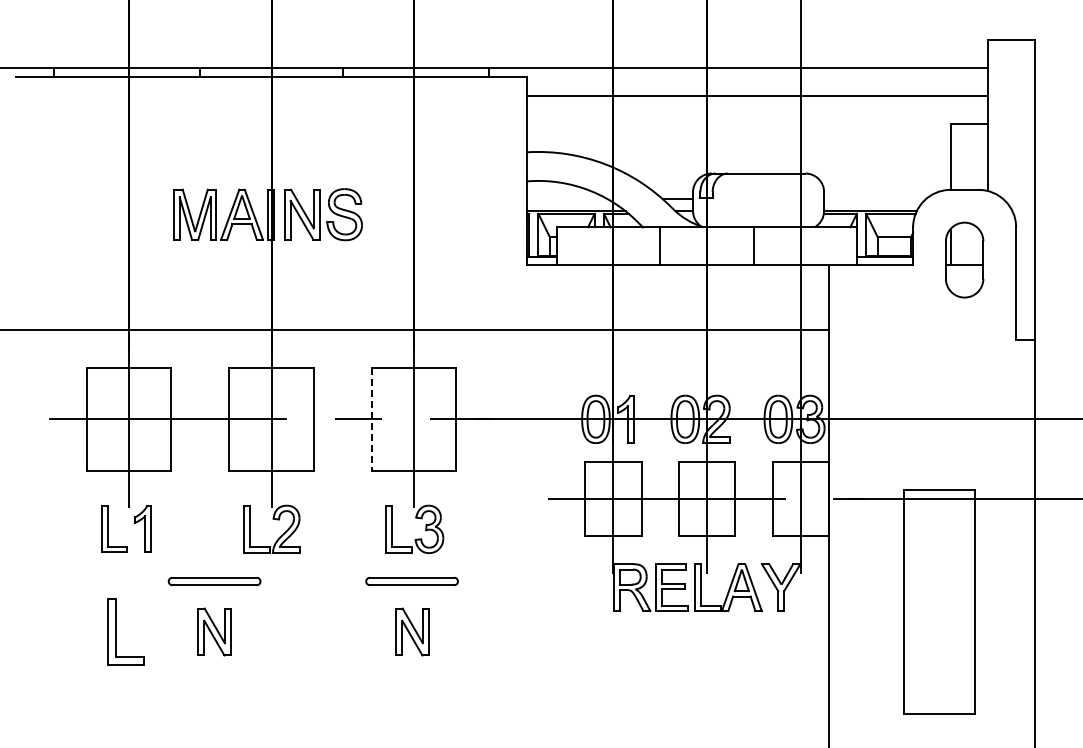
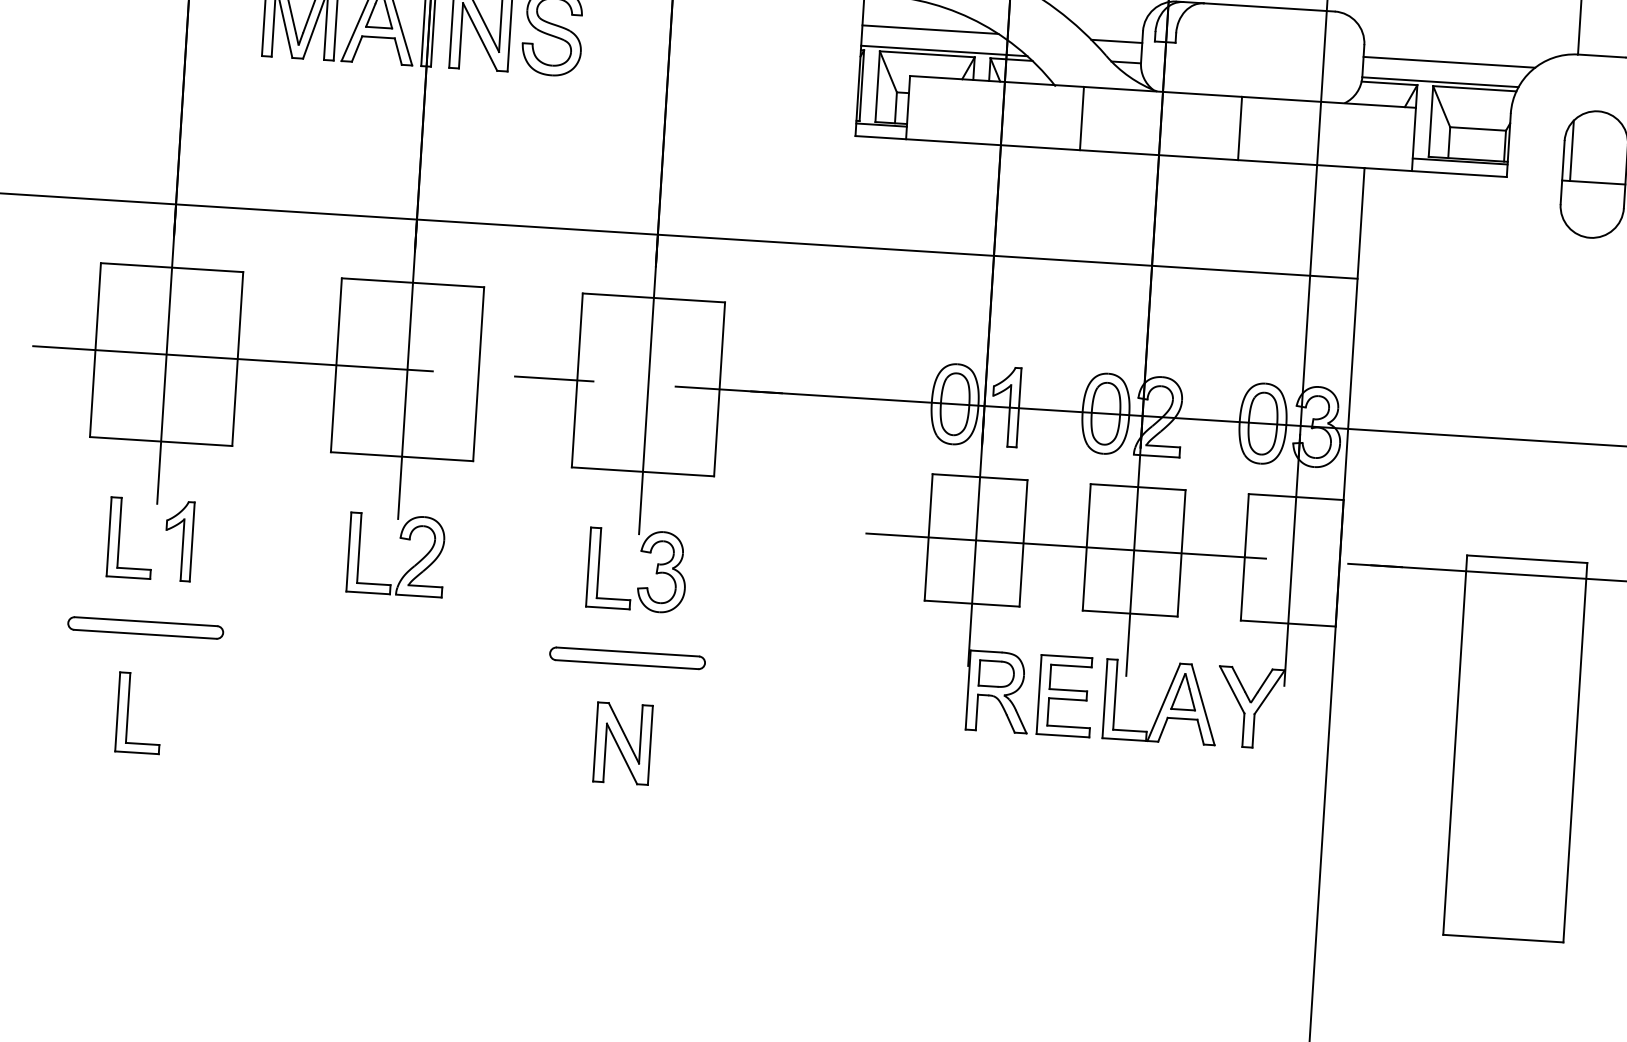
line: (567, 199) -> (930, 30), added
line: (874, 199) -> (1448, 62), added
line: (372, 419) -> (577, 380), dashed -> solid
part: (214, 581) -> (145, 628), moved
part: (125, 631) -> (138, 712), size x0.71
part: (214, 631) -> (288, 721), removed

